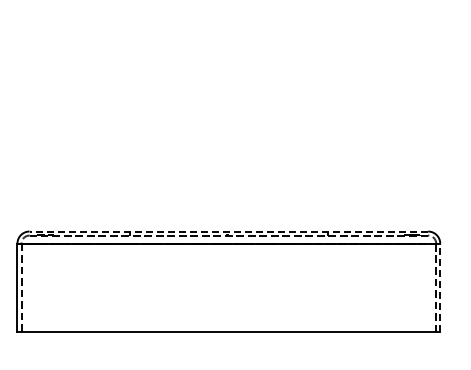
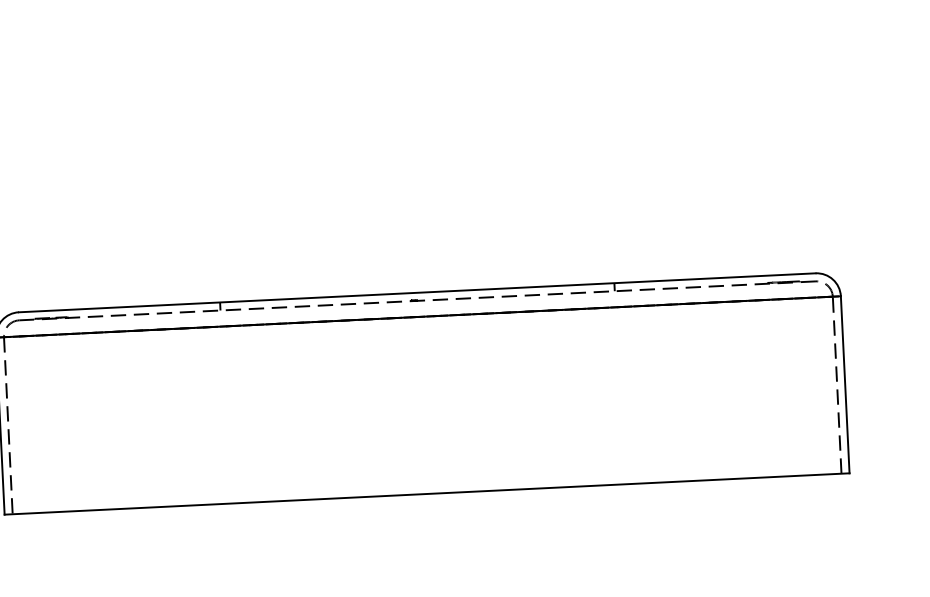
line: (228, 231) -> (416, 292), dashed -> solid
line: (440, 287) -> (845, 383), dashed -> solid

